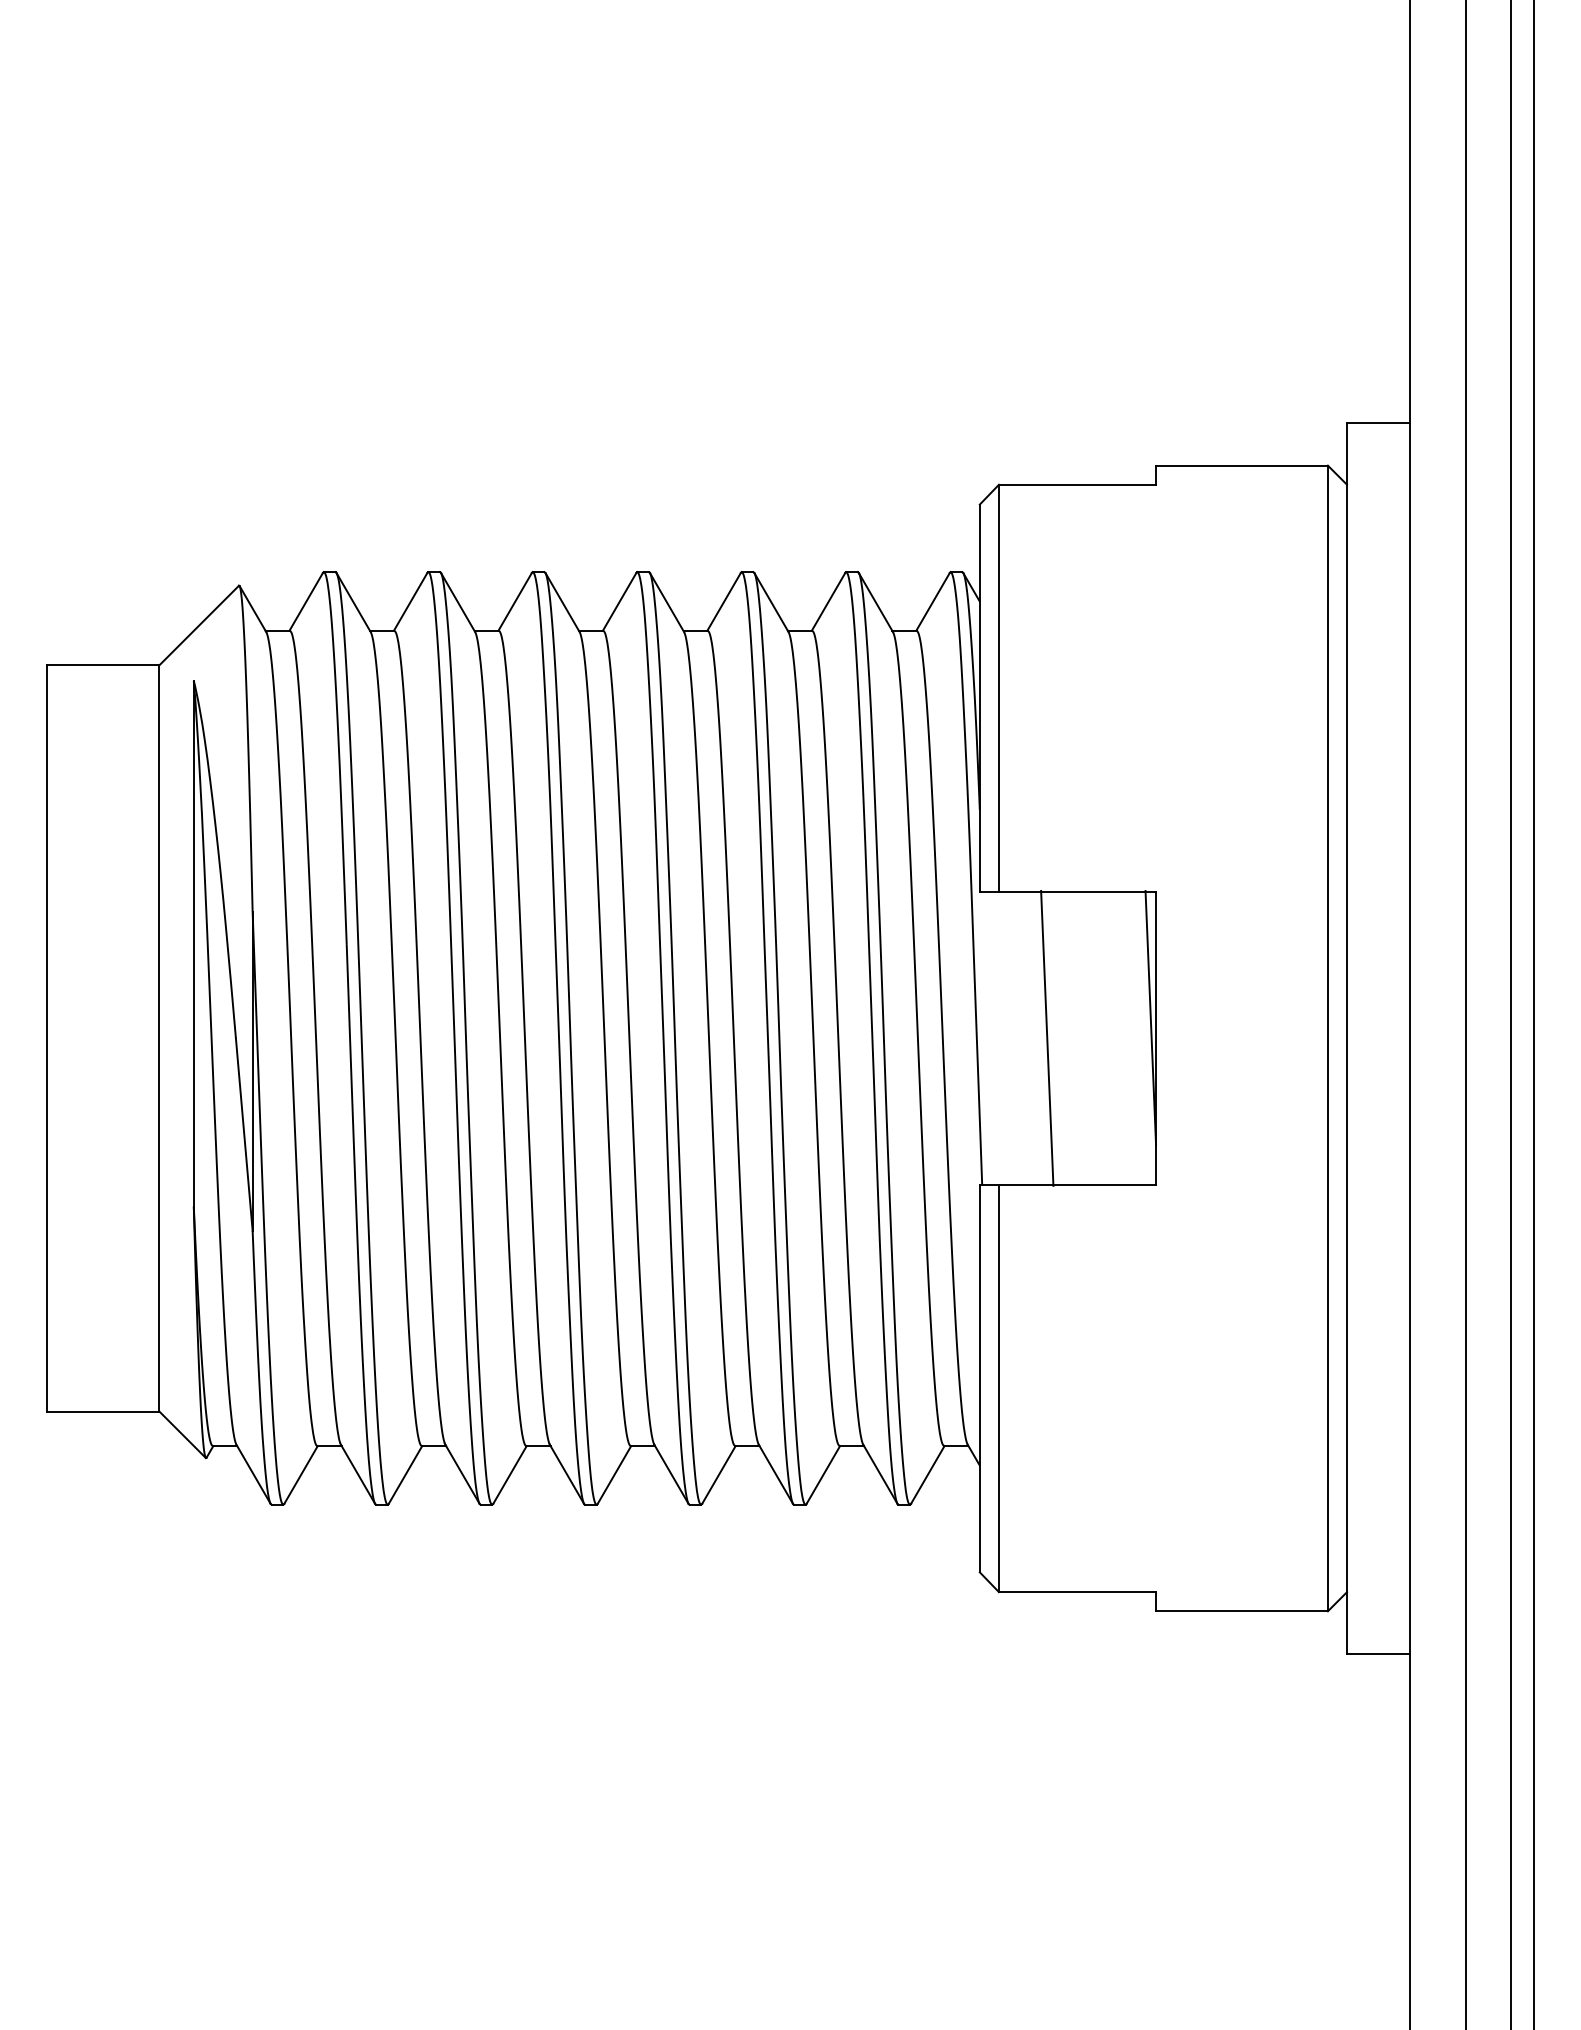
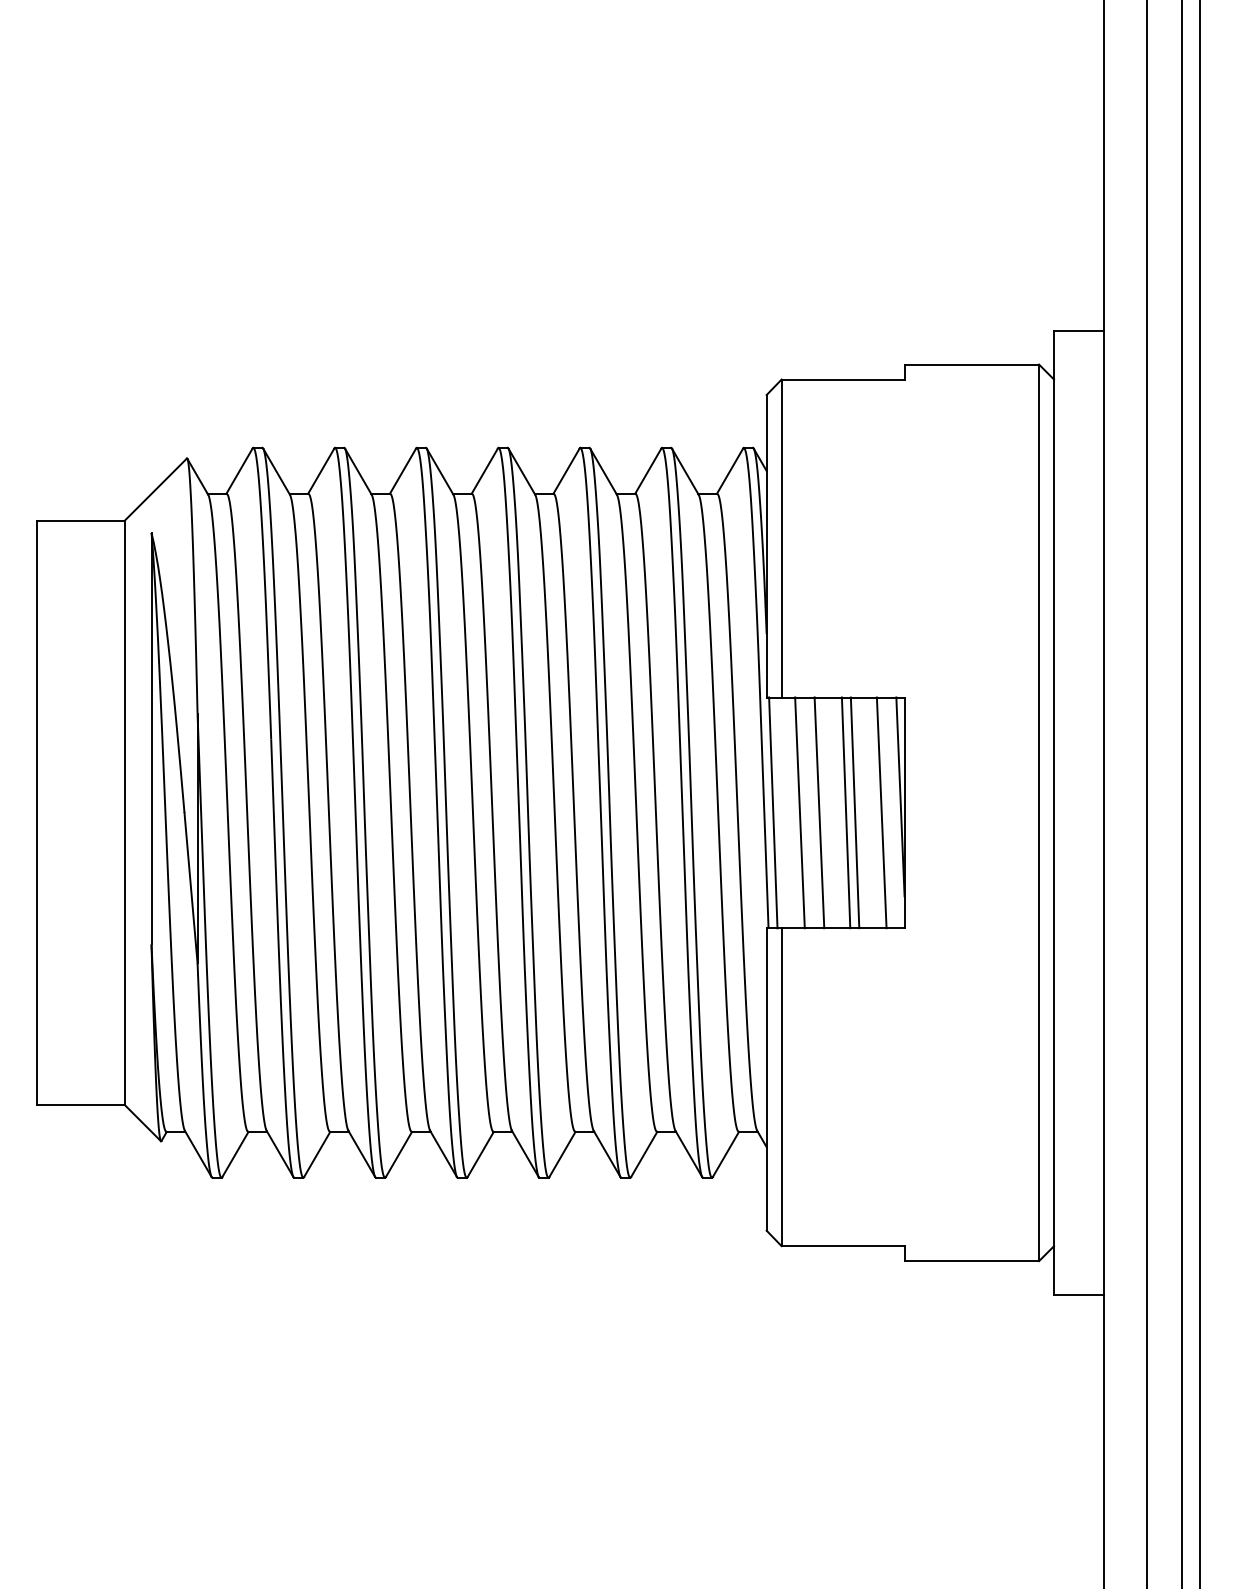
line: (988, 1038) -> (773, 812), added
line: (1021, 1038) -> (799, 812), added
line: (1080, 1038) -> (845, 812), added
line: (1092, 1038) -> (854, 812), added
line: (1126, 1038) -> (881, 812), added

